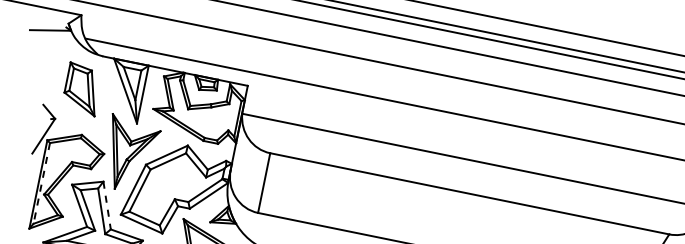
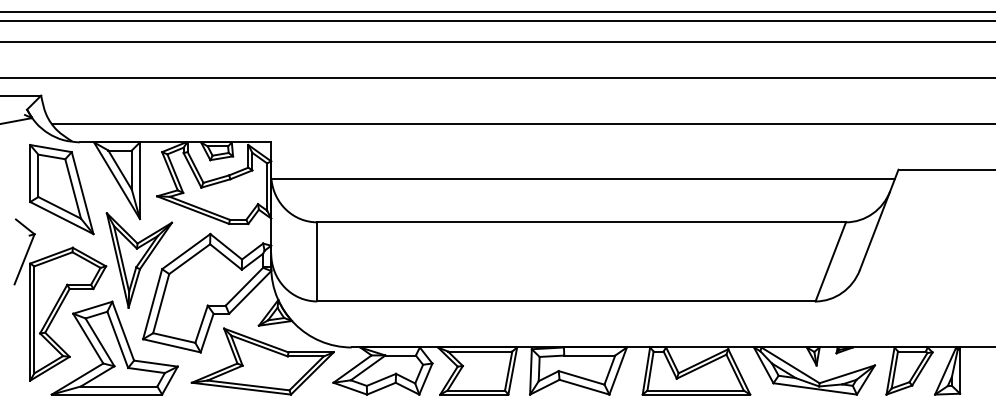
part: (82, 89) -> (61, 189), size x1.43
line: (41, 183) -> (34, 319), dashed -> solid
line: (107, 205) -> (123, 331), dashed -> solid

